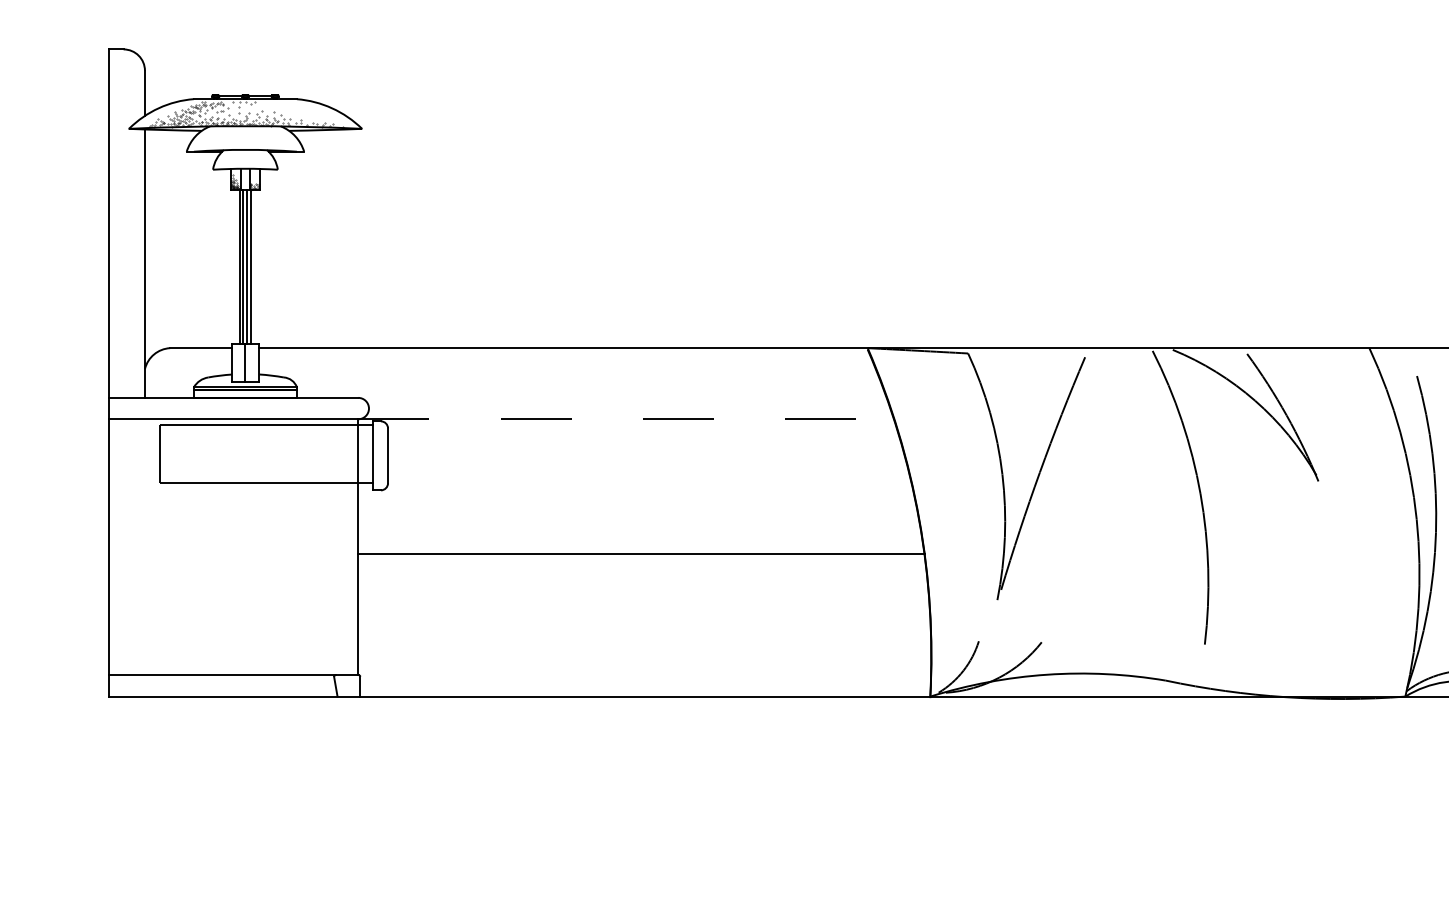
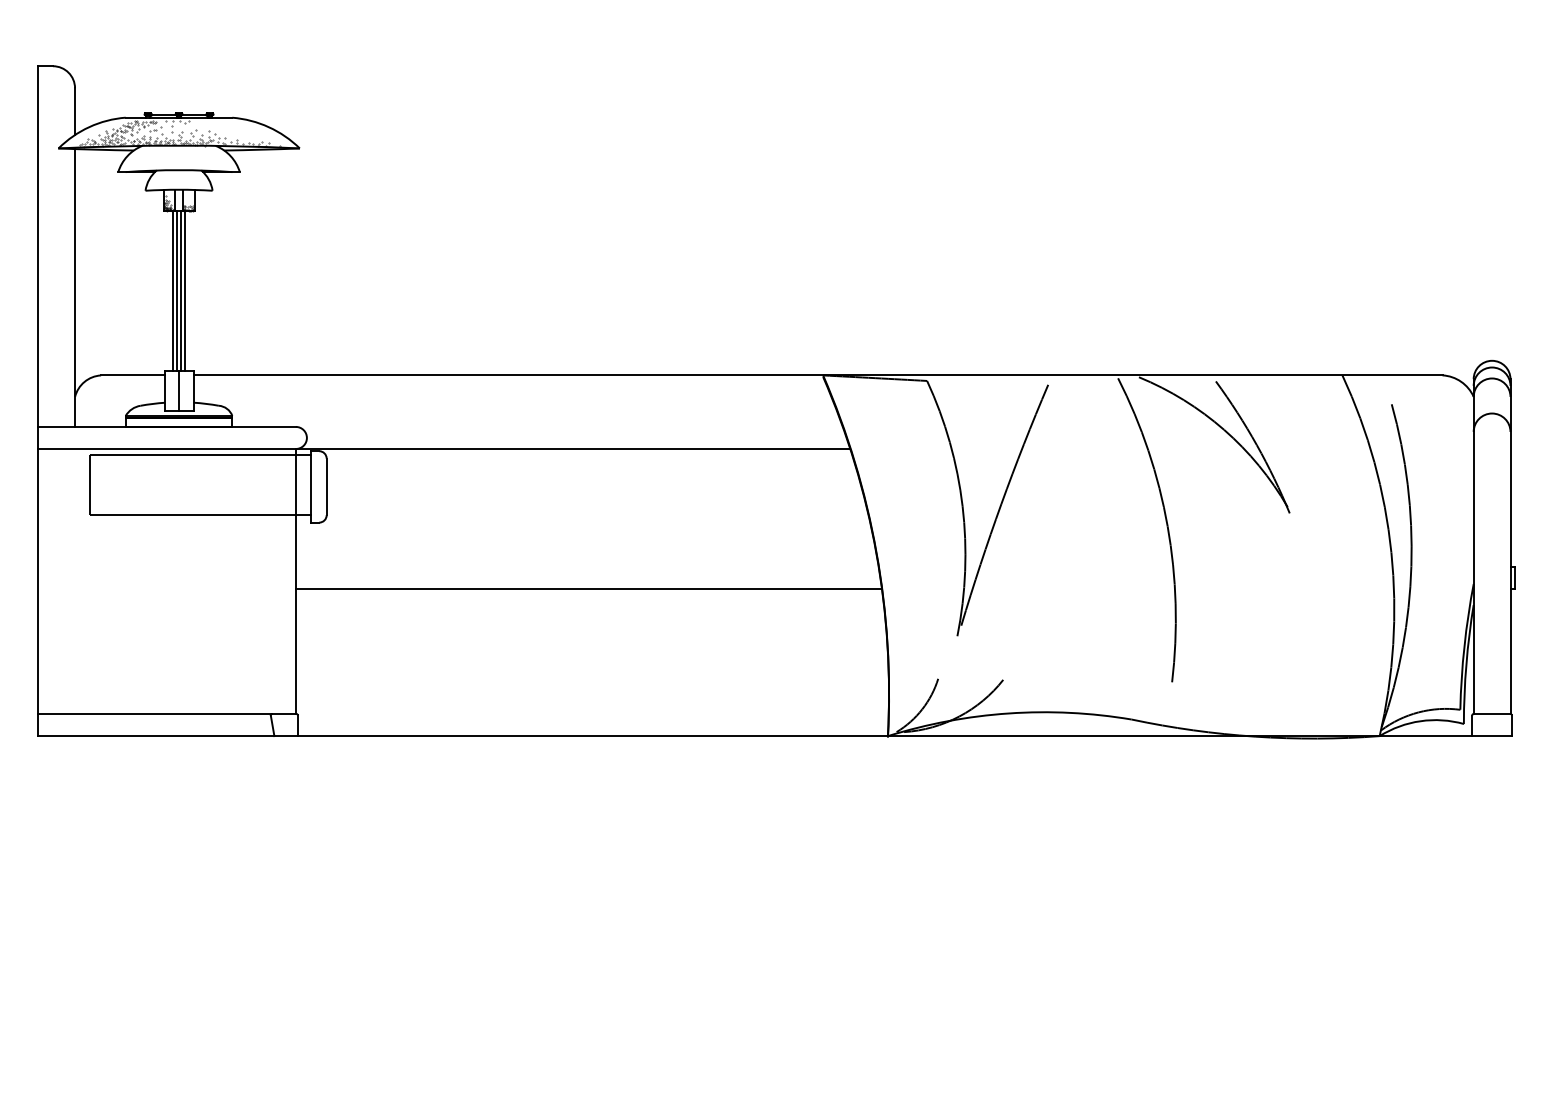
line: (626, 419) -> (573, 449), dashed -> solid

